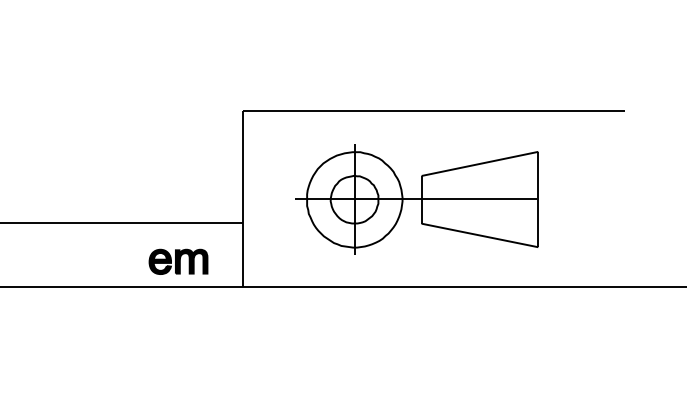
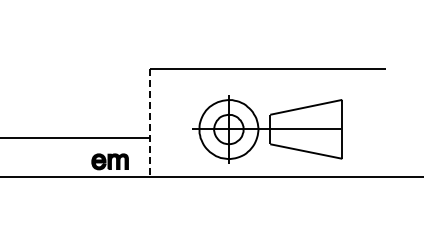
line: (243, 199) -> (150, 123), solid -> dashed
part: (417, 199) -> (267, 129), moved

